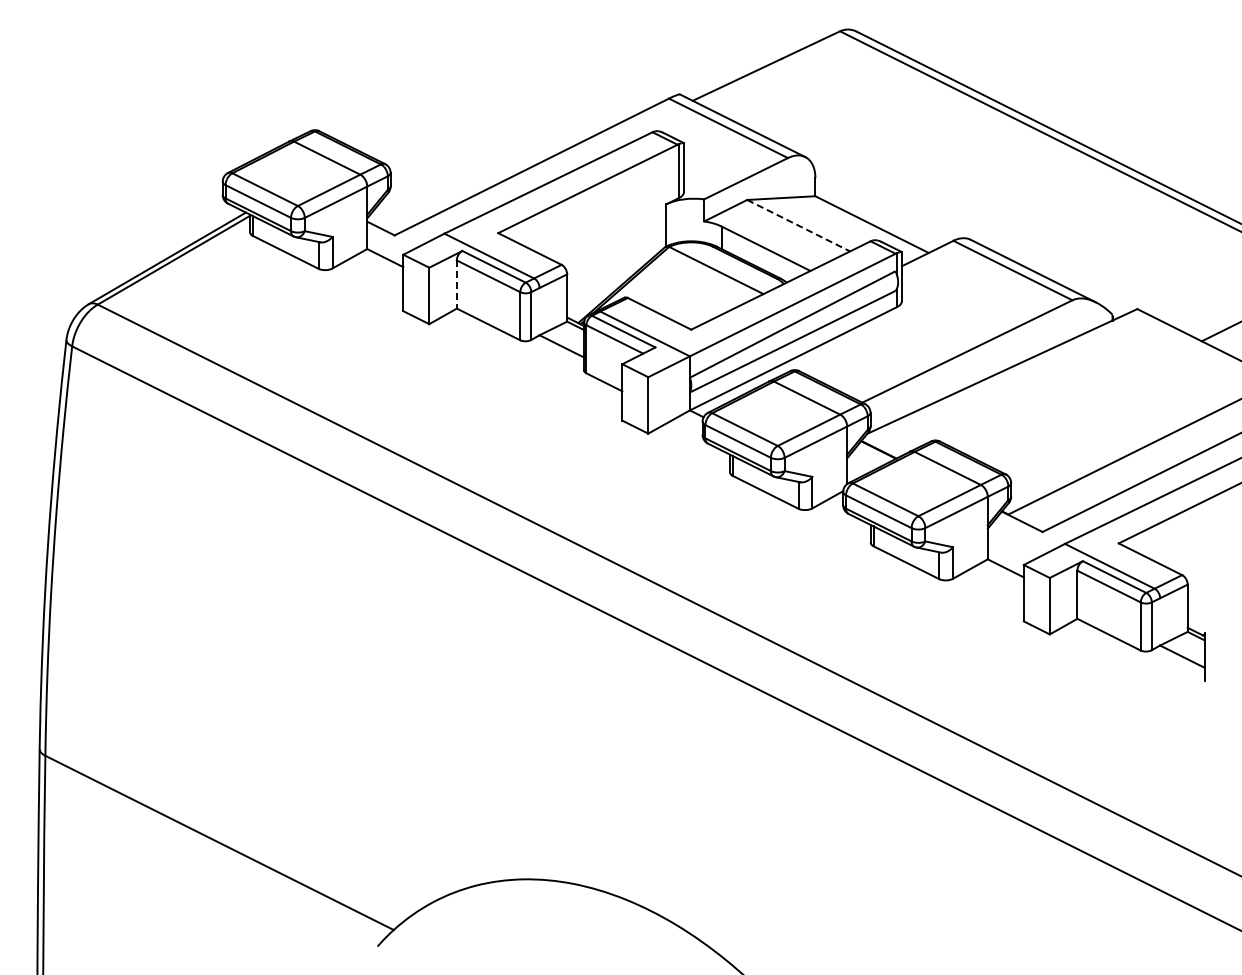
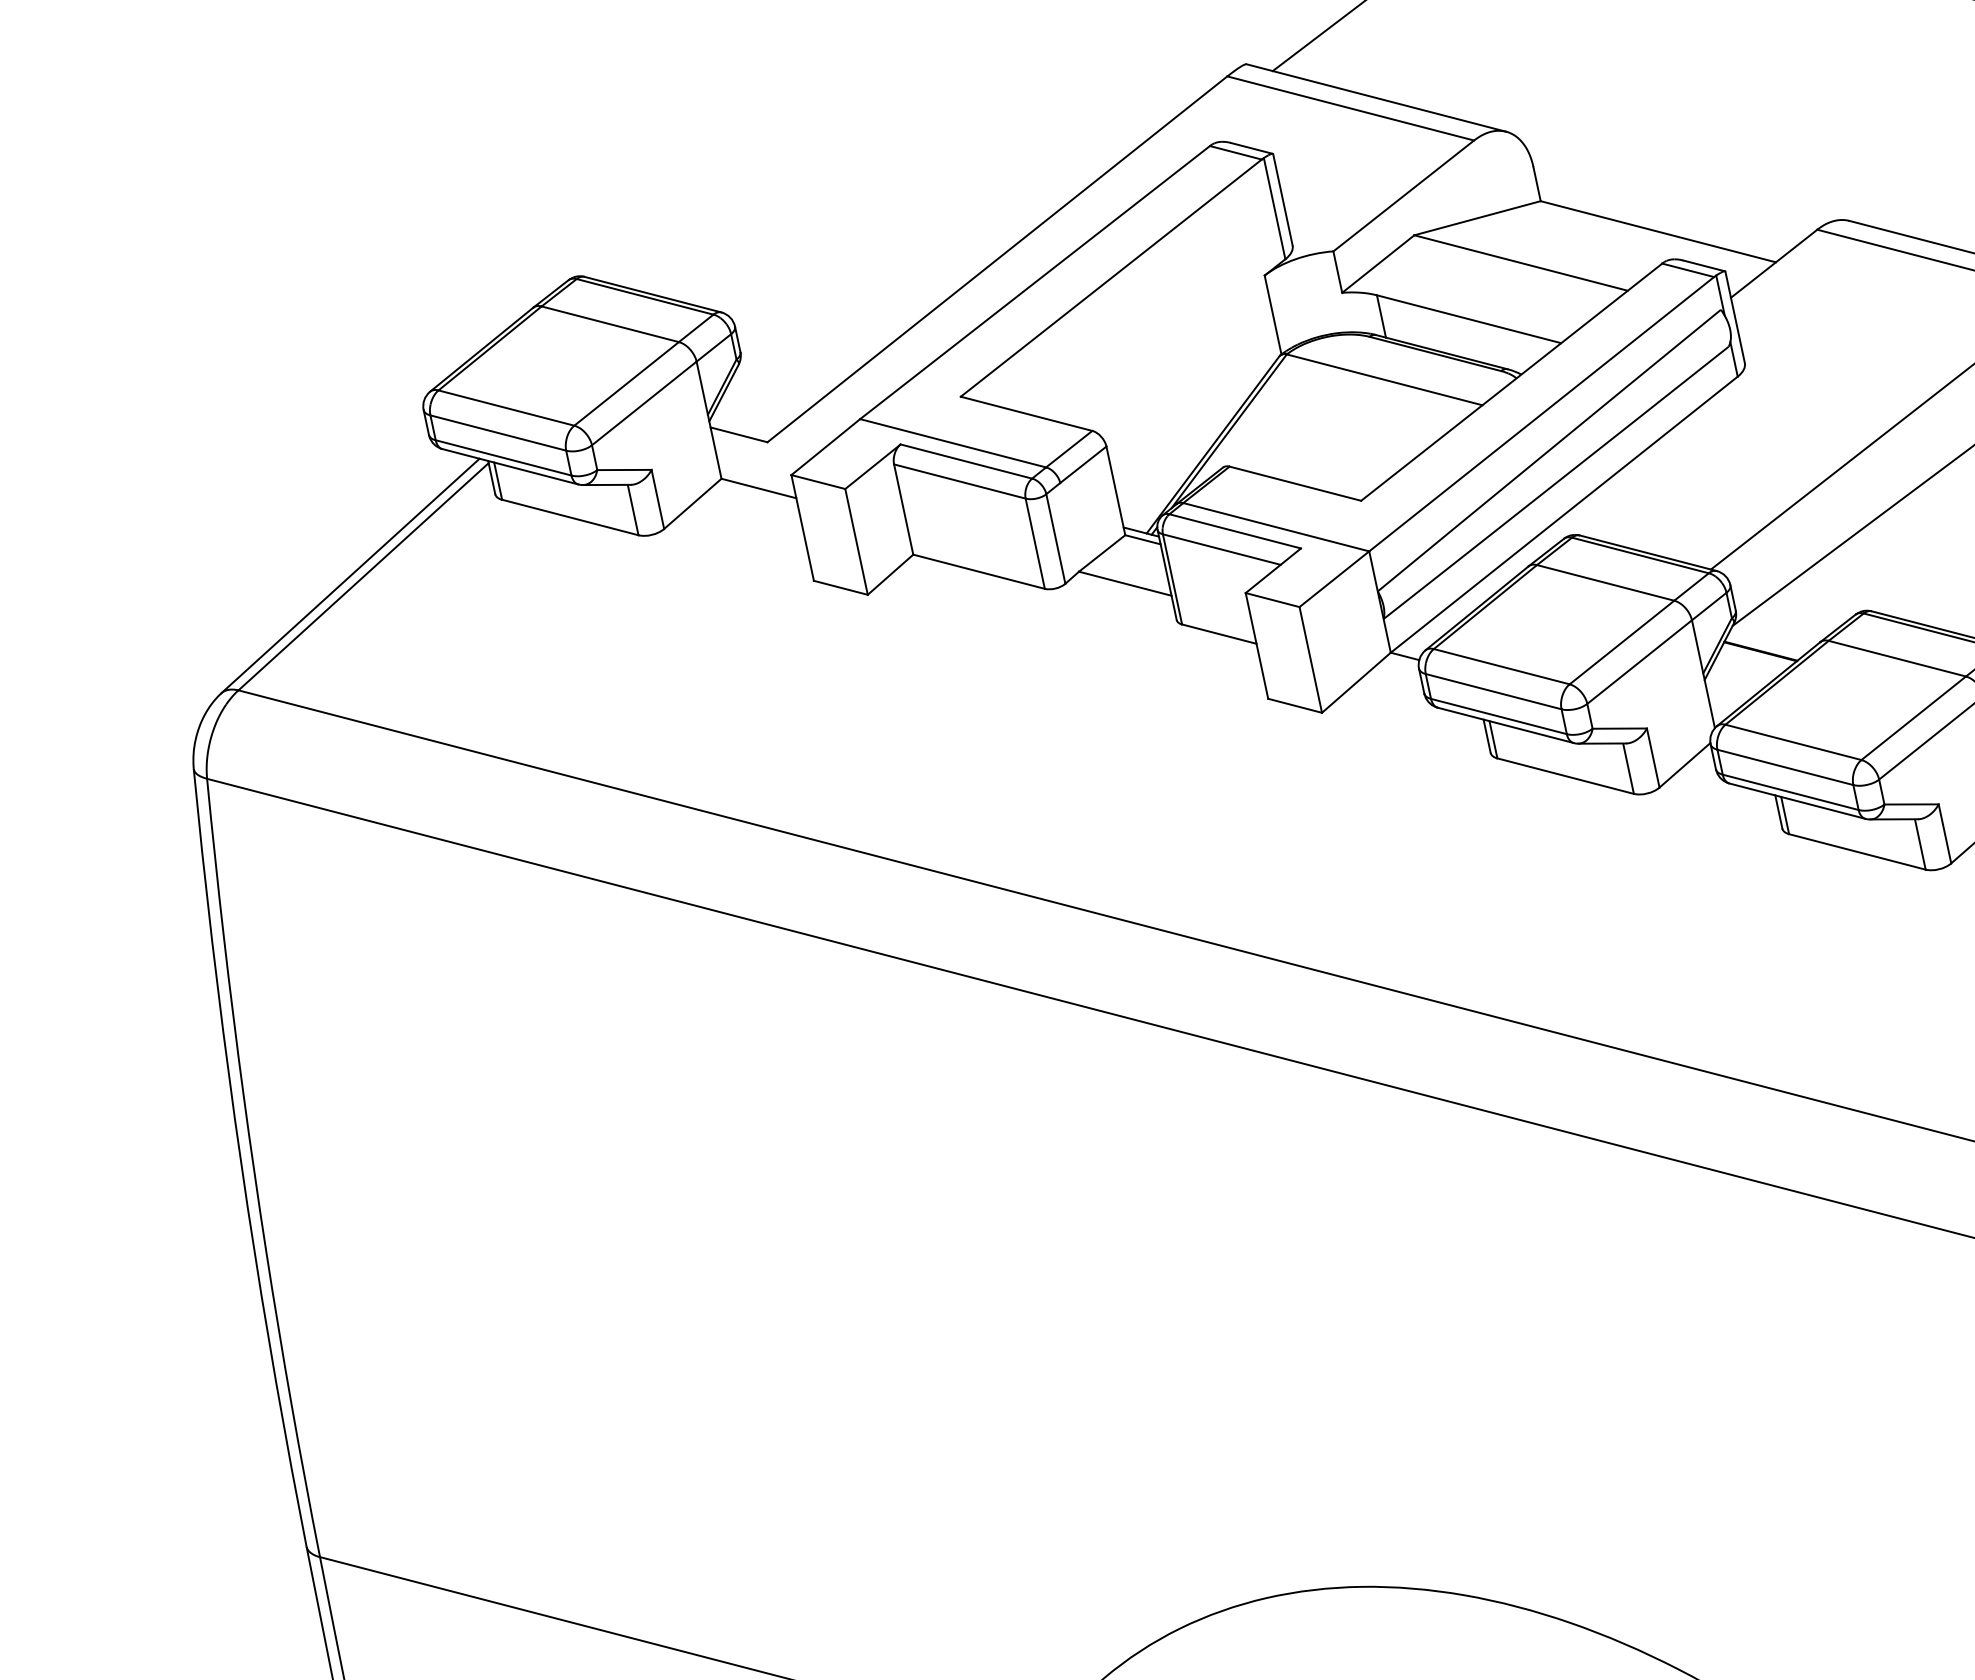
line: (798, 225) -> (1520, 262), dashed -> solid
line: (456, 285) -> (903, 511), dashed -> solid

